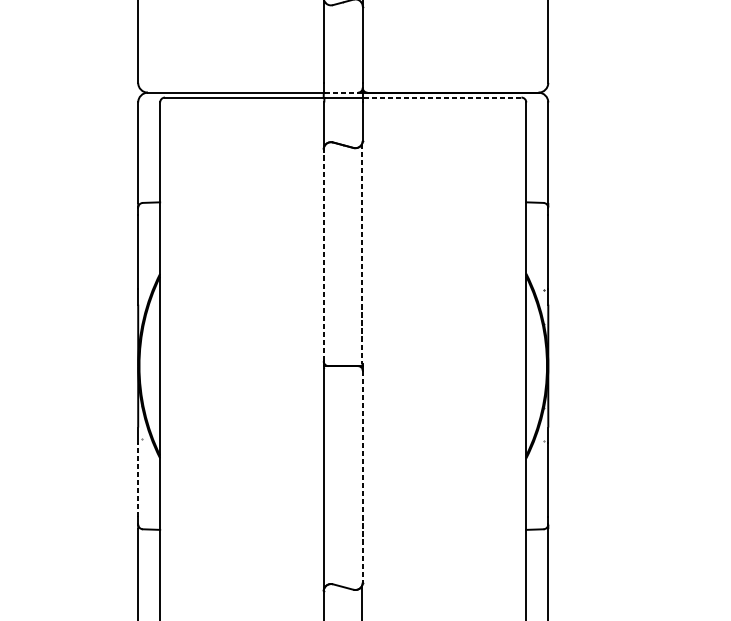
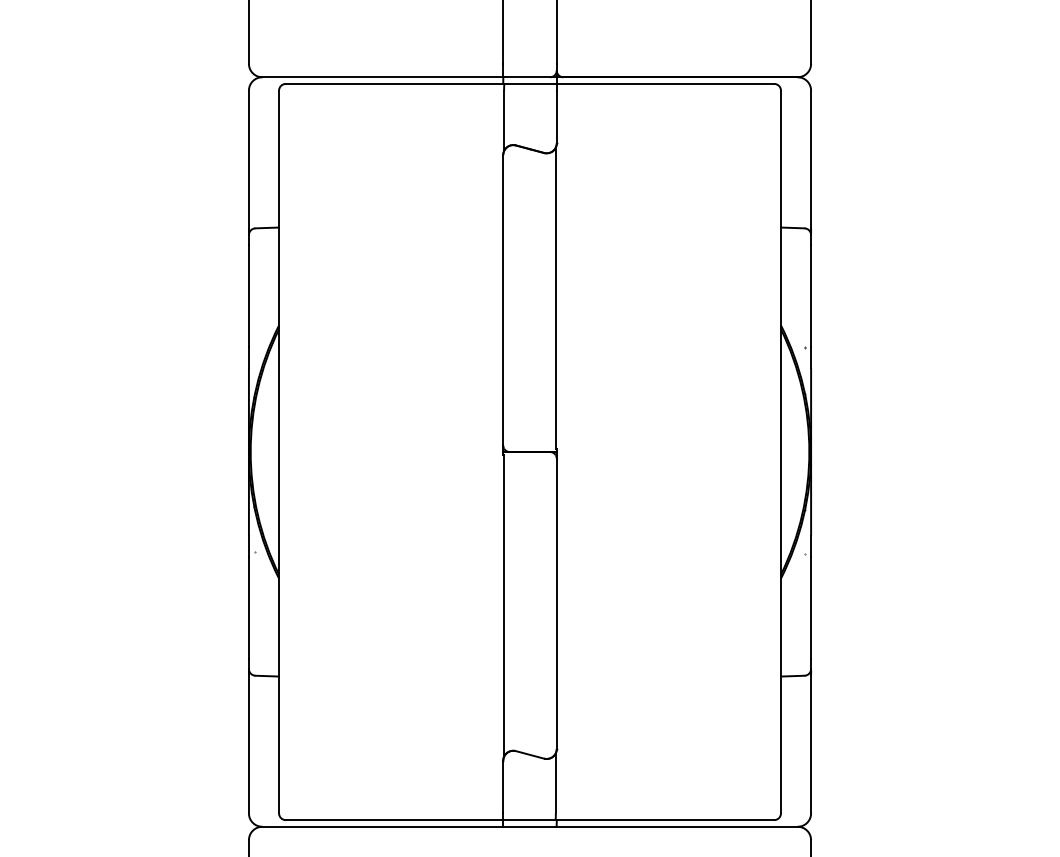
line: (344, 92) -> (531, 77), dashed -> solid
line: (442, 97) -> (665, 83), dashed -> solid
line: (323, 254) -> (503, 299), dashed -> solid
line: (361, 254) -> (555, 298), dashed -> solid
line: (362, 477) -> (556, 604), dashed -> solid
line: (137, 479) -> (248, 607), dashed -> solid

